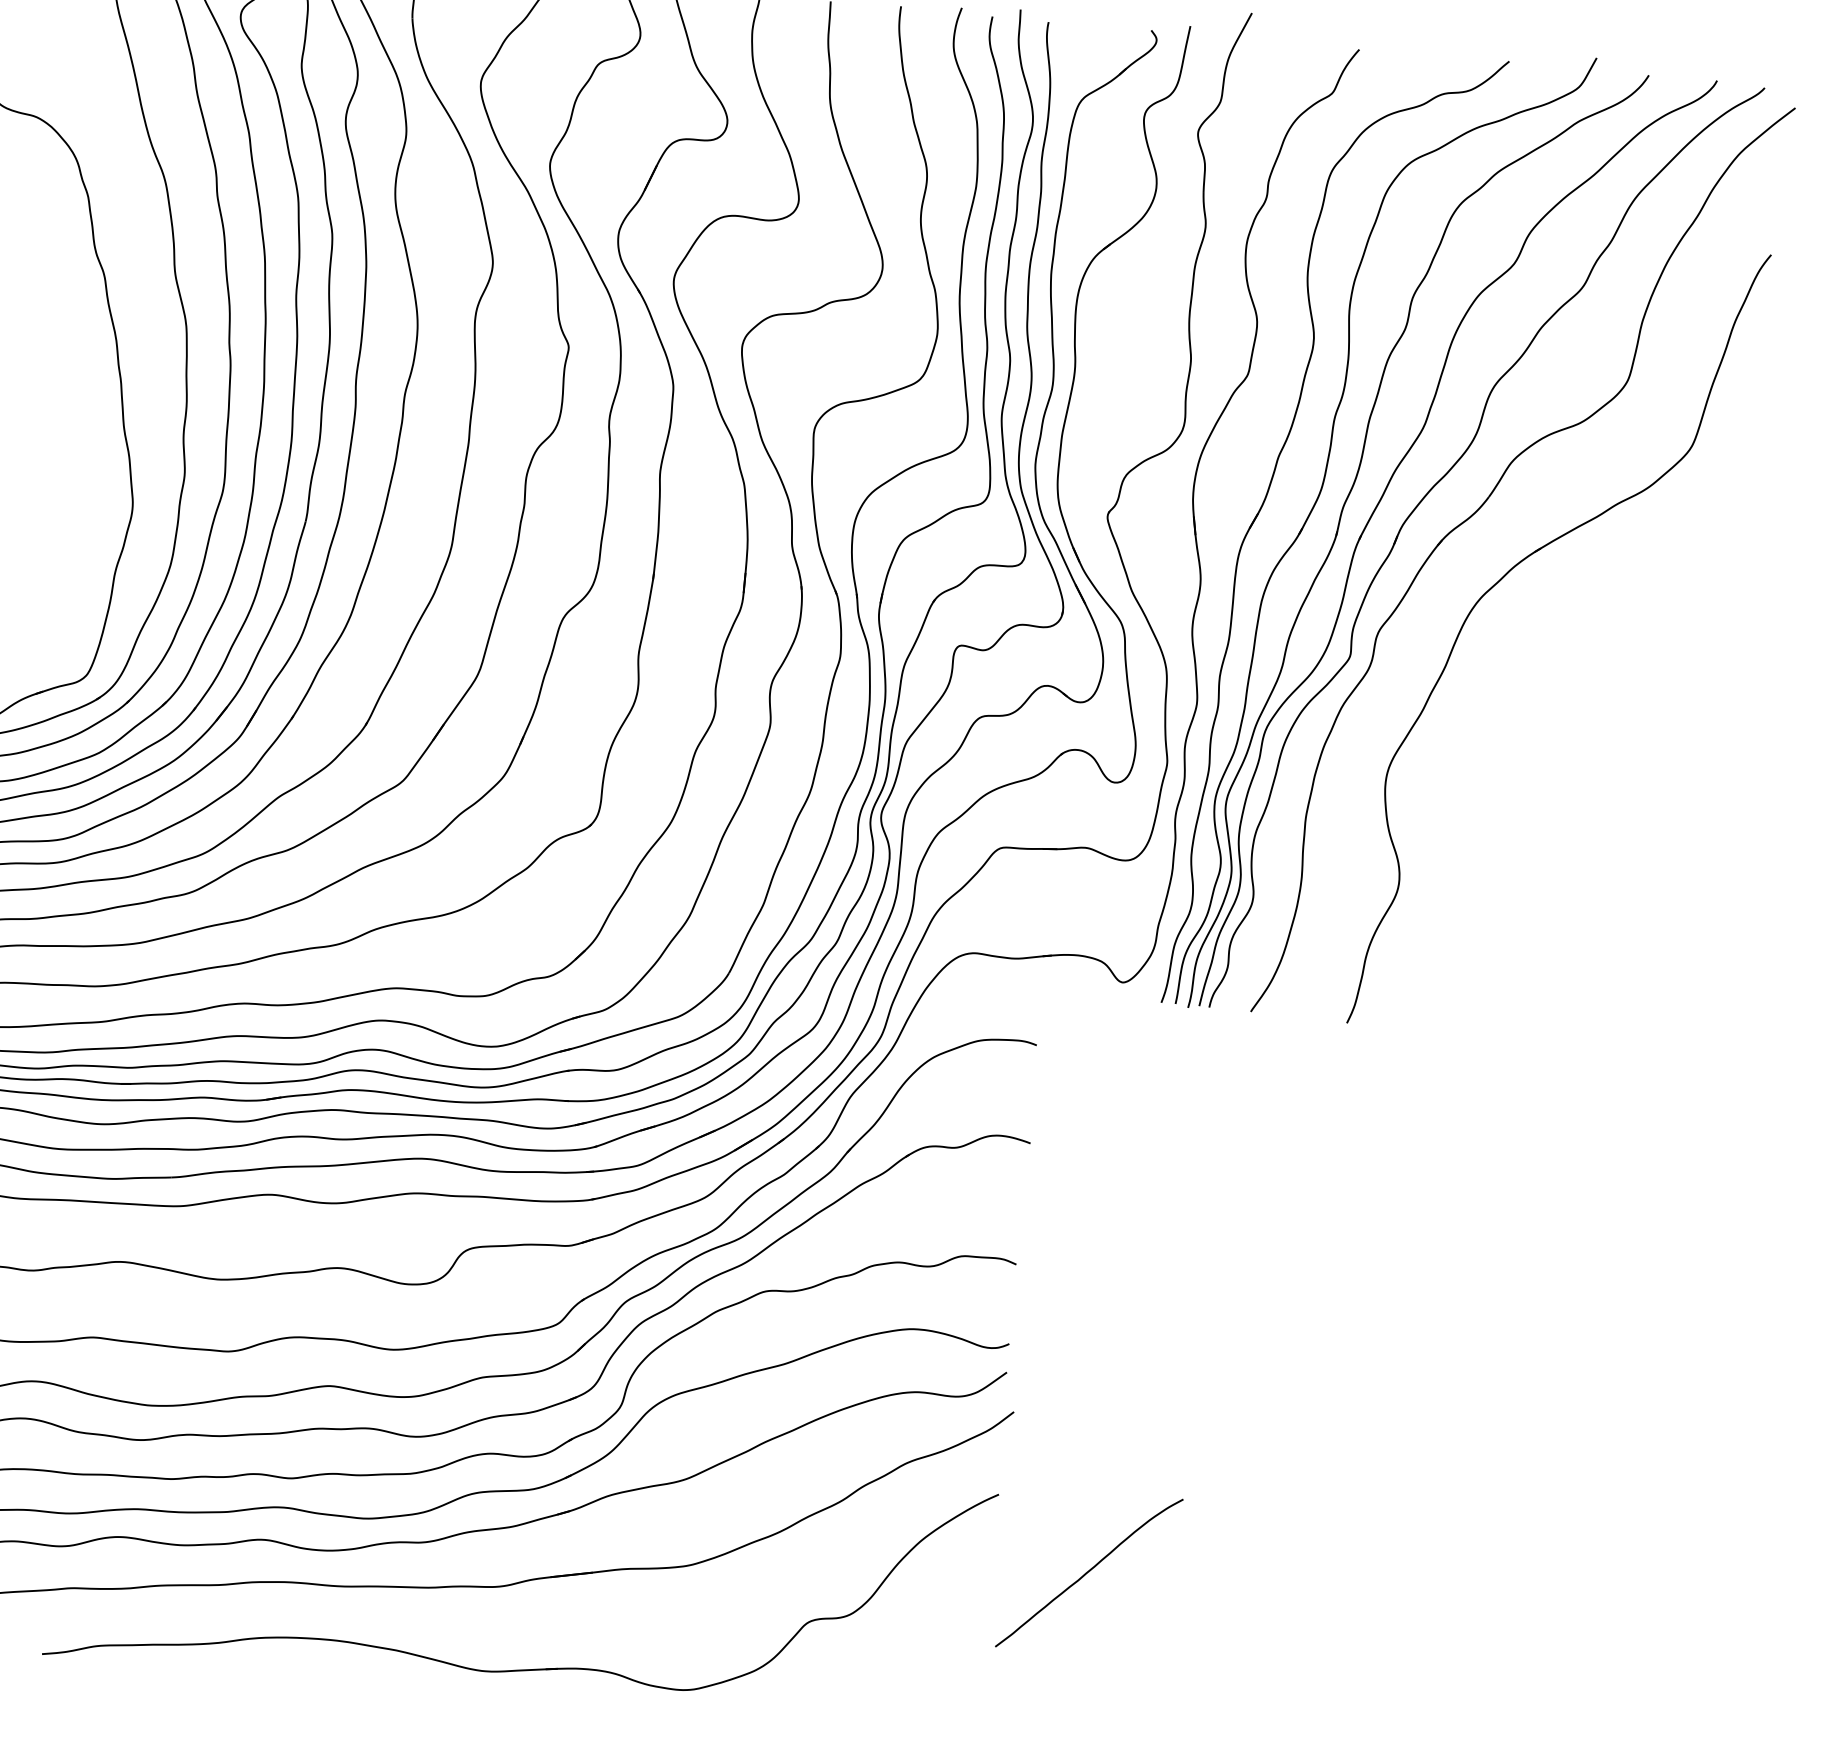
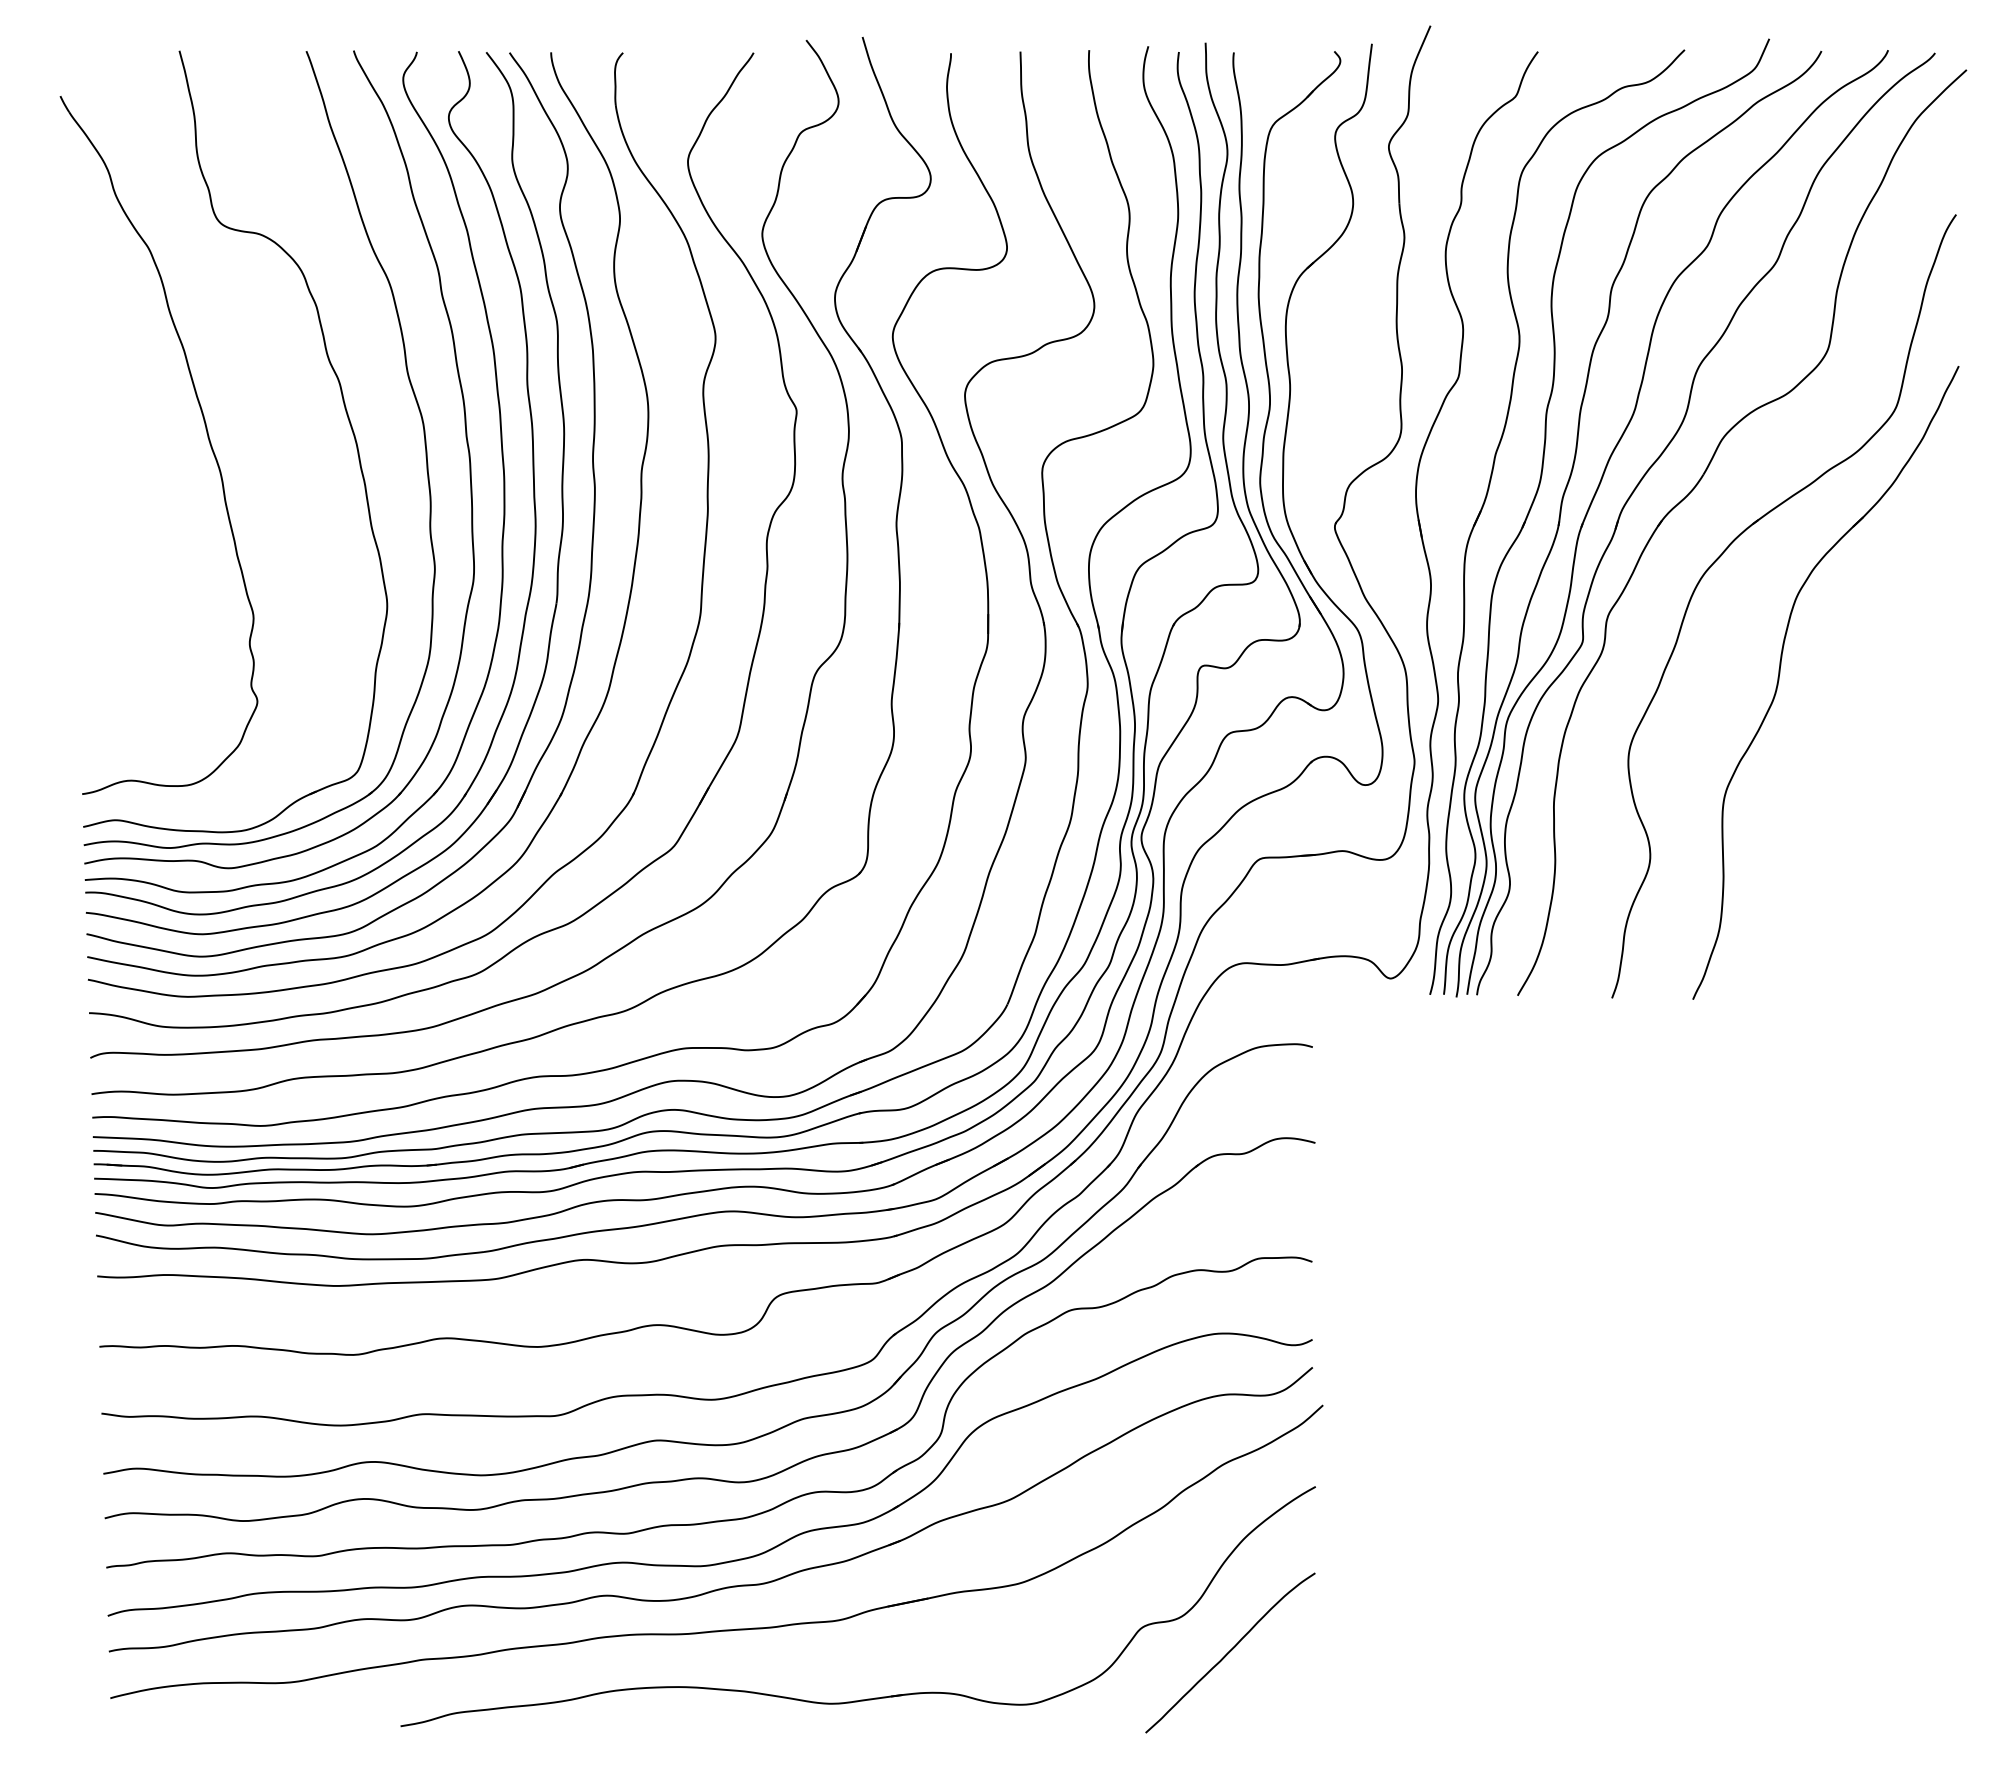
part: (1549, 707) -> (1780, 673), added
curve: (1089, 1572) -> (1230, 1652), moved

